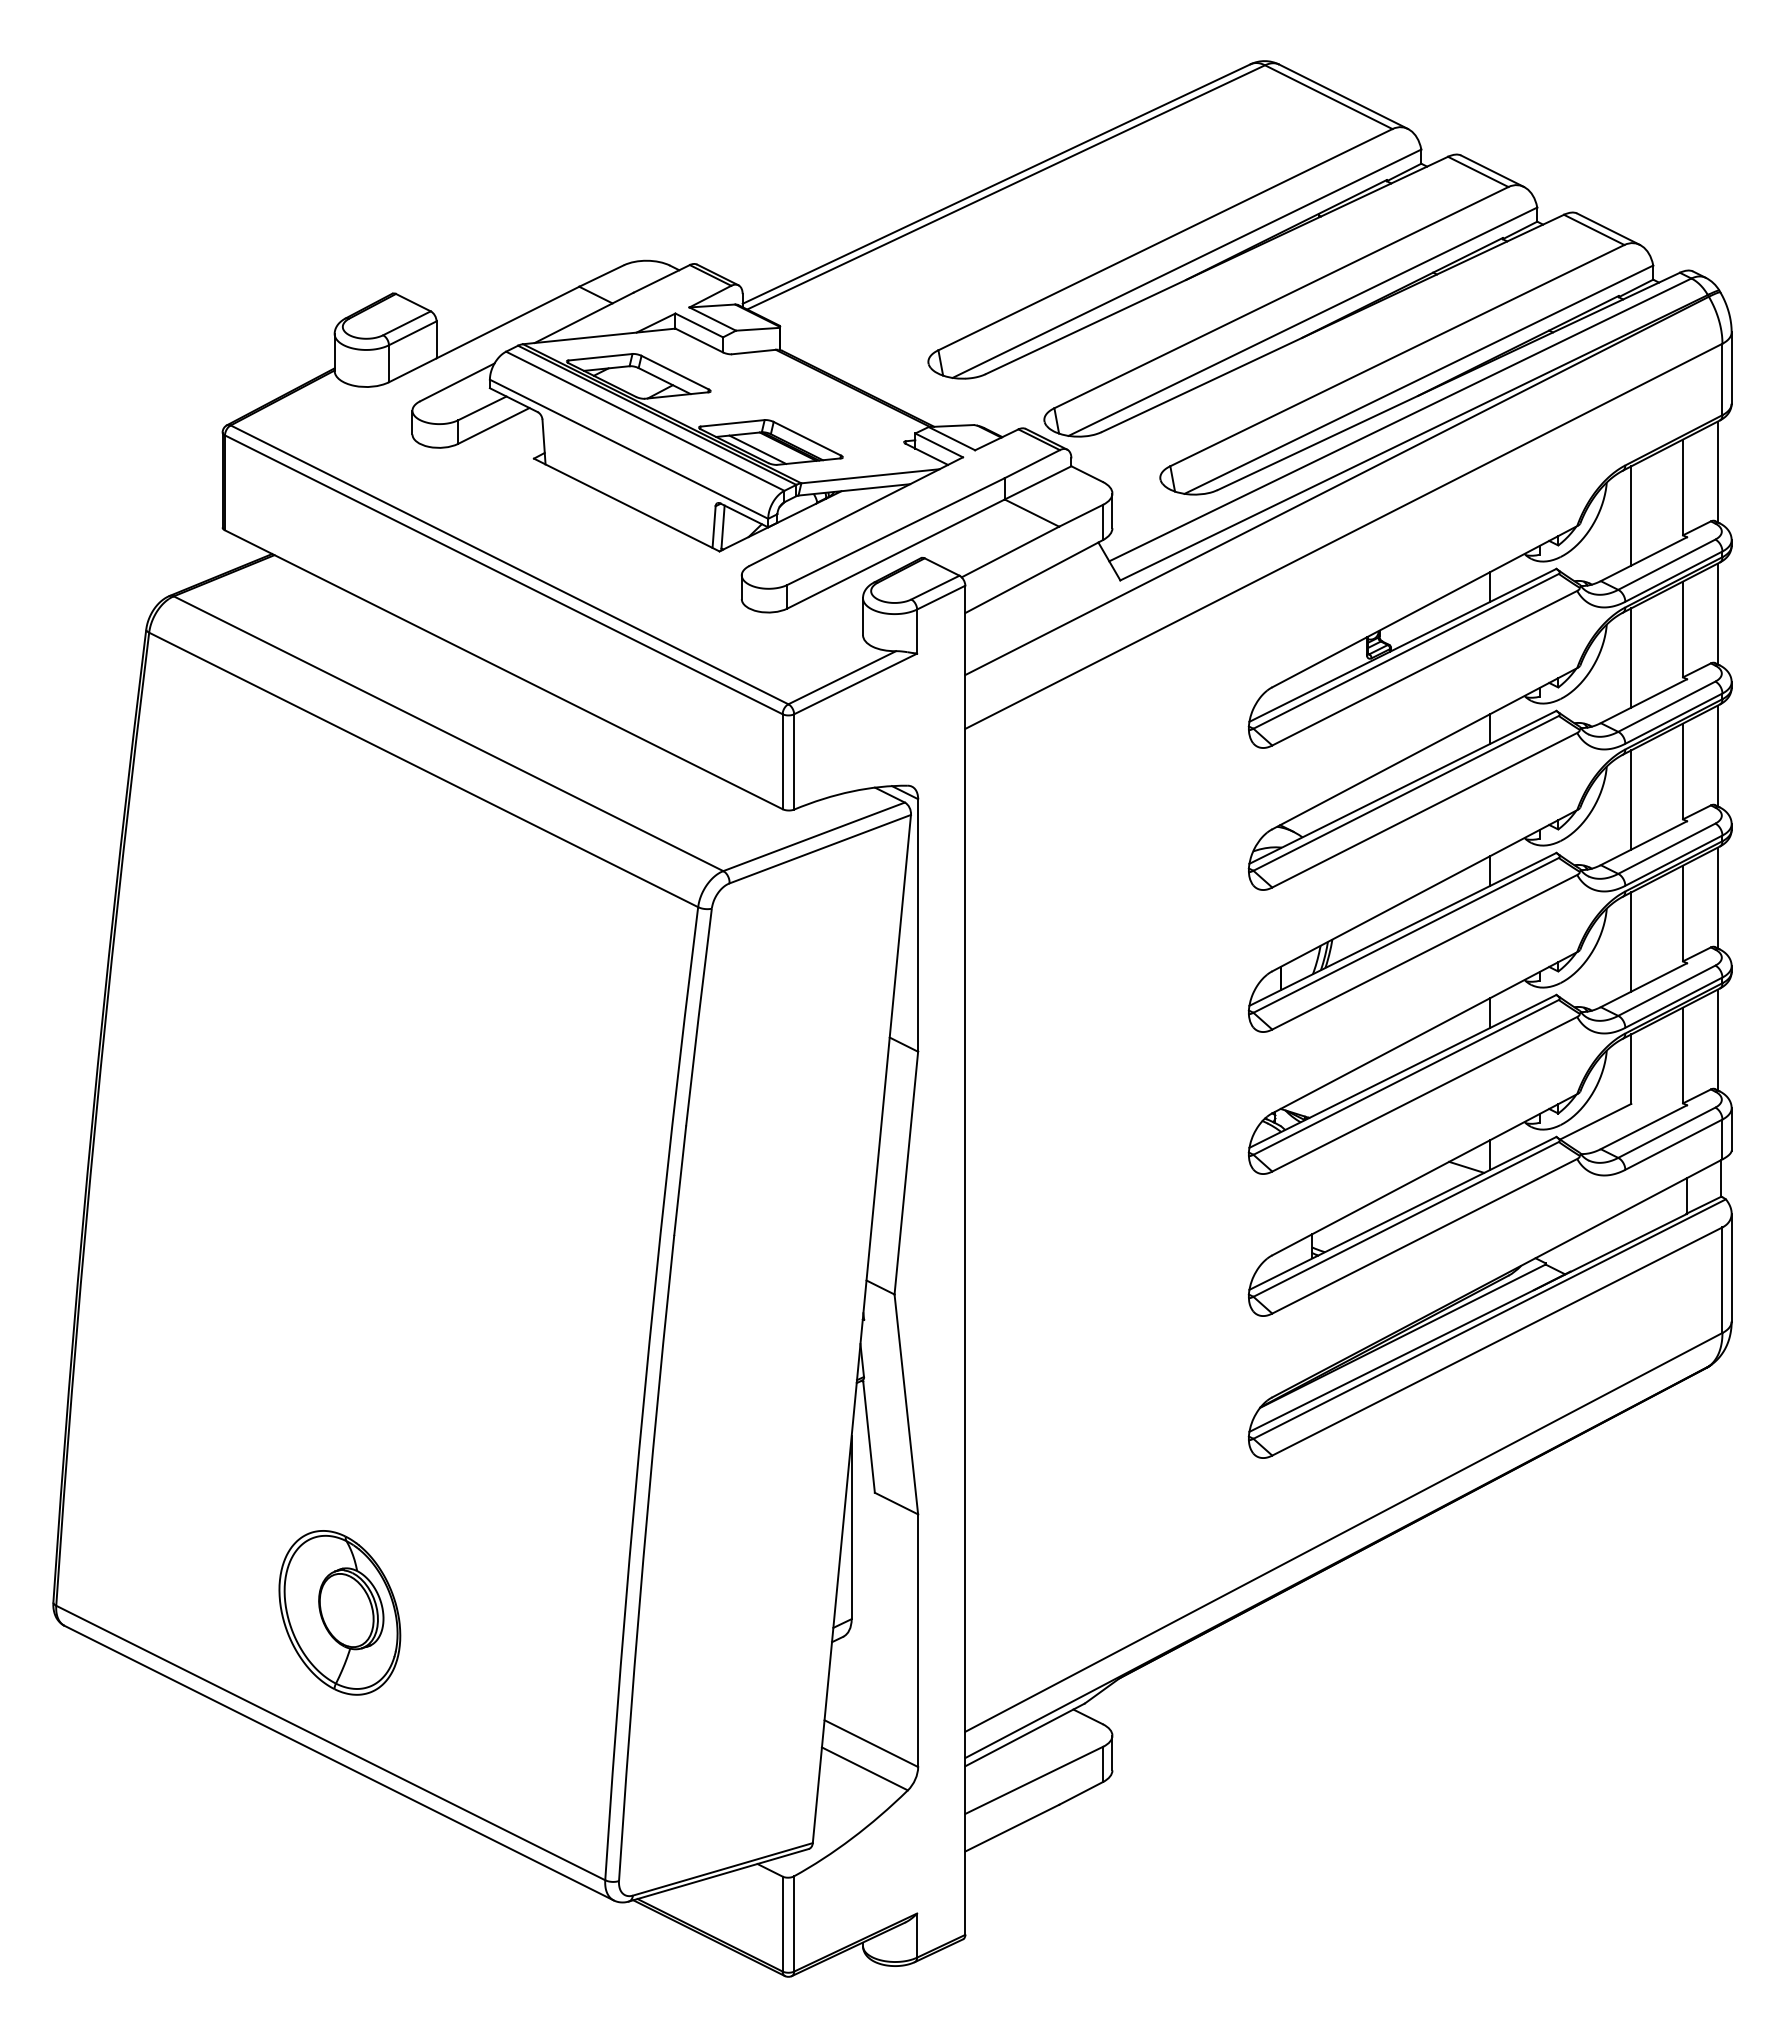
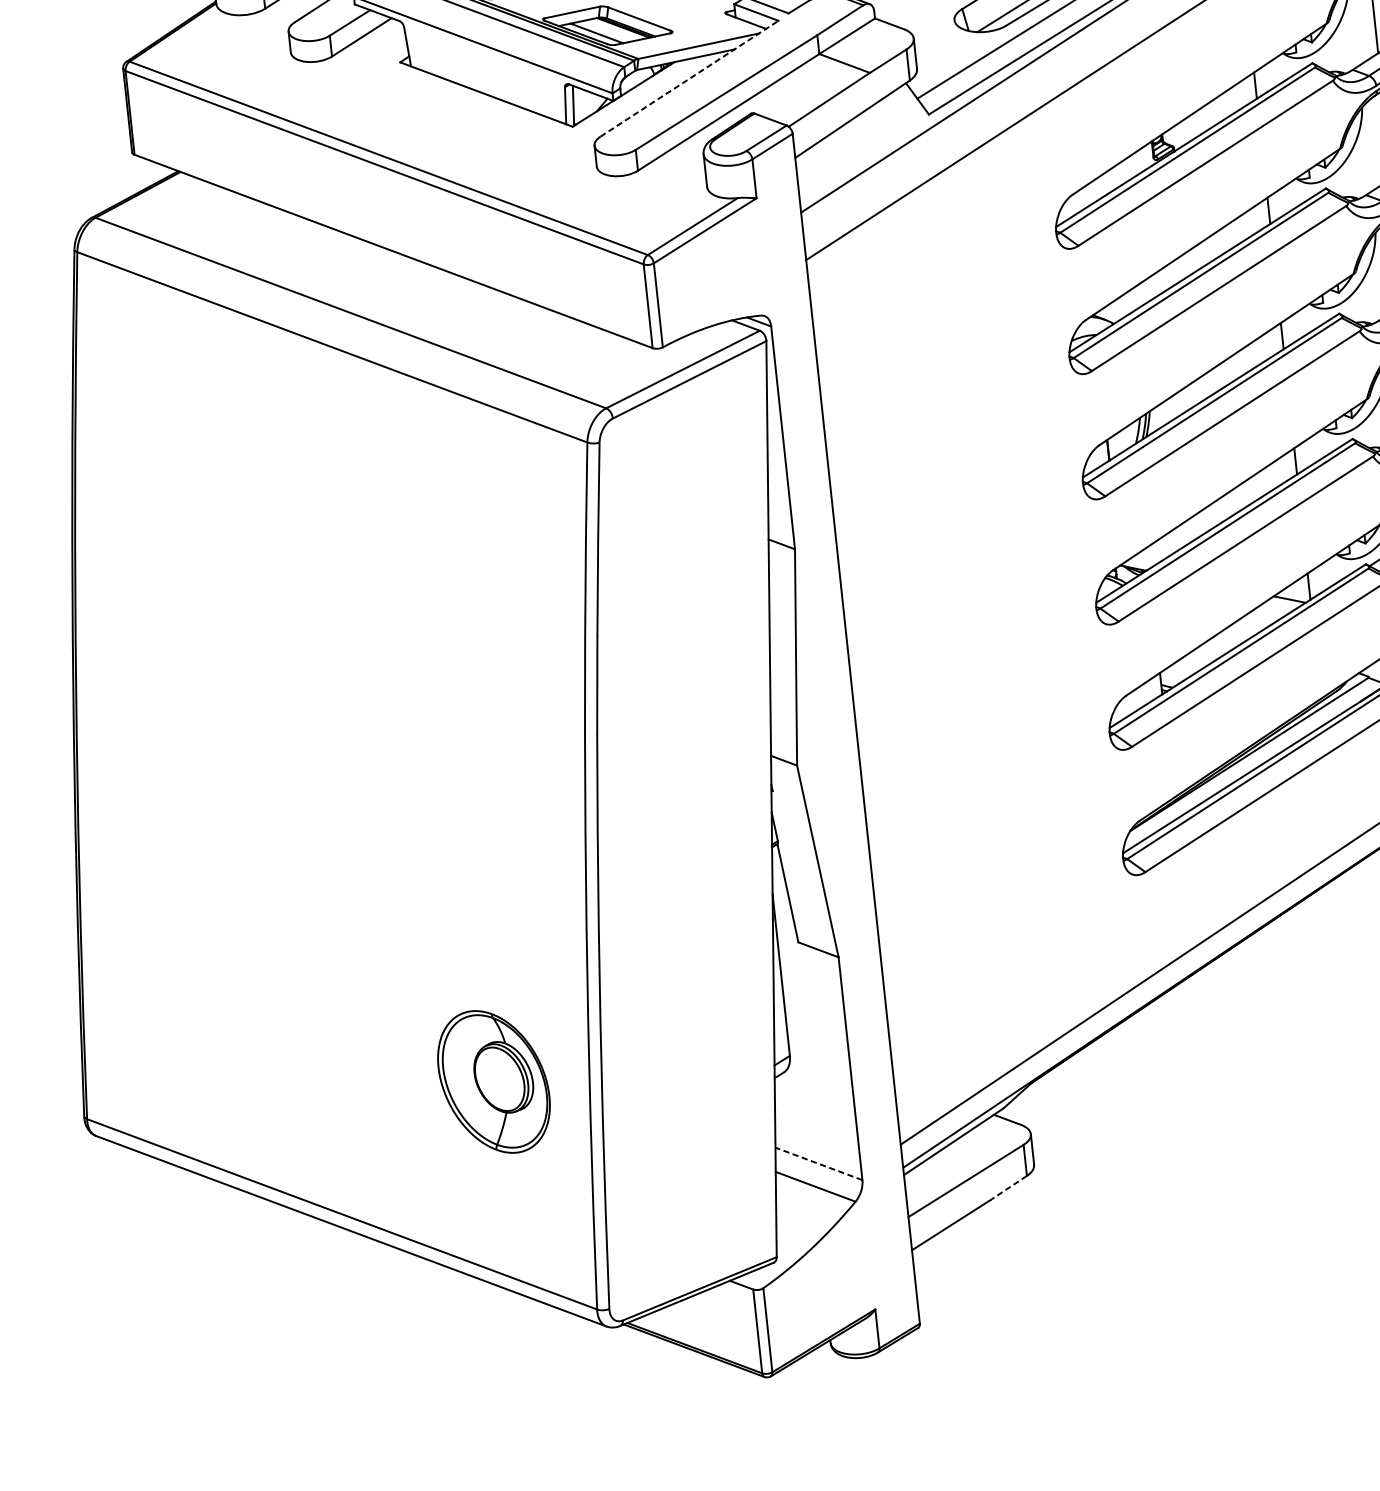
line: (856, 511) -> (689, 78), solid -> dashed
part: (339, 1612) -> (493, 1081), moved
line: (870, 1743) -> (818, 1163), solid -> dashed
line: (1081, 1793) -> (1009, 1188), solid -> dashed

